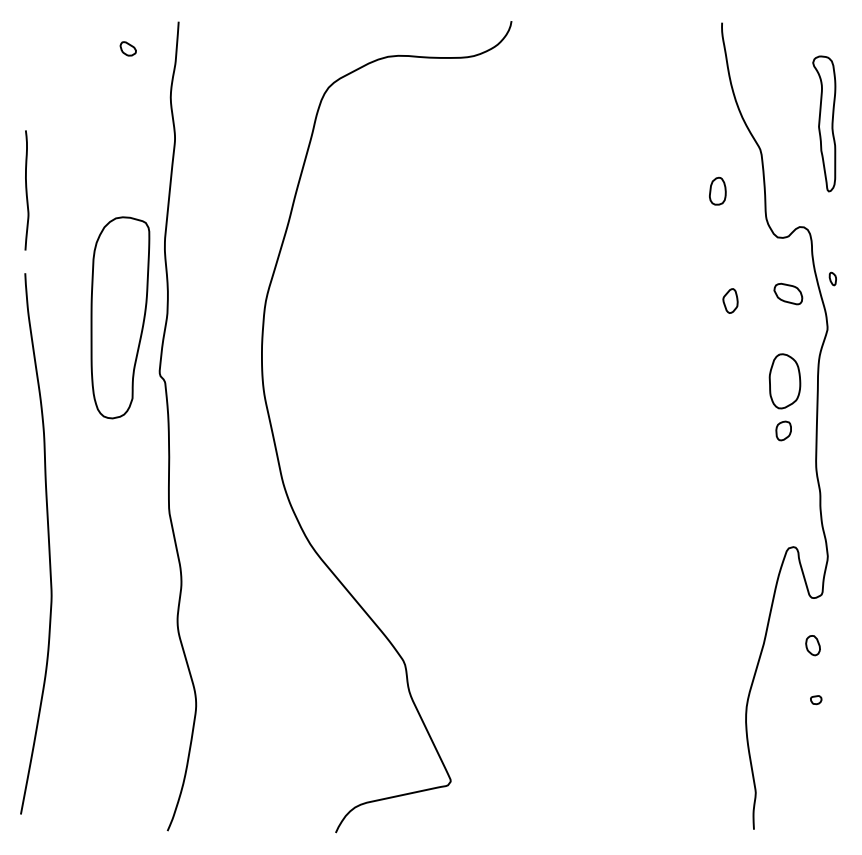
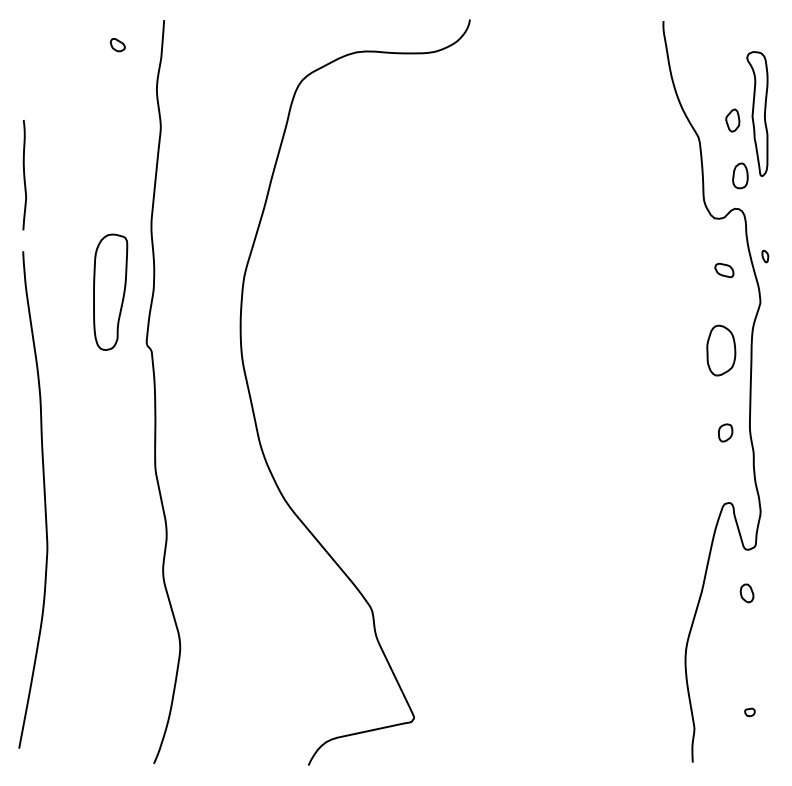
part: (717, 190) -> (740, 175), moved
part: (788, 294) -> (724, 270), size x0.71
part: (730, 300) -> (732, 120), moved
part: (120, 317) -> (110, 291), size x0.62
part: (783, 430) -> (725, 432), moved
part: (816, 700) -> (750, 712), moved

